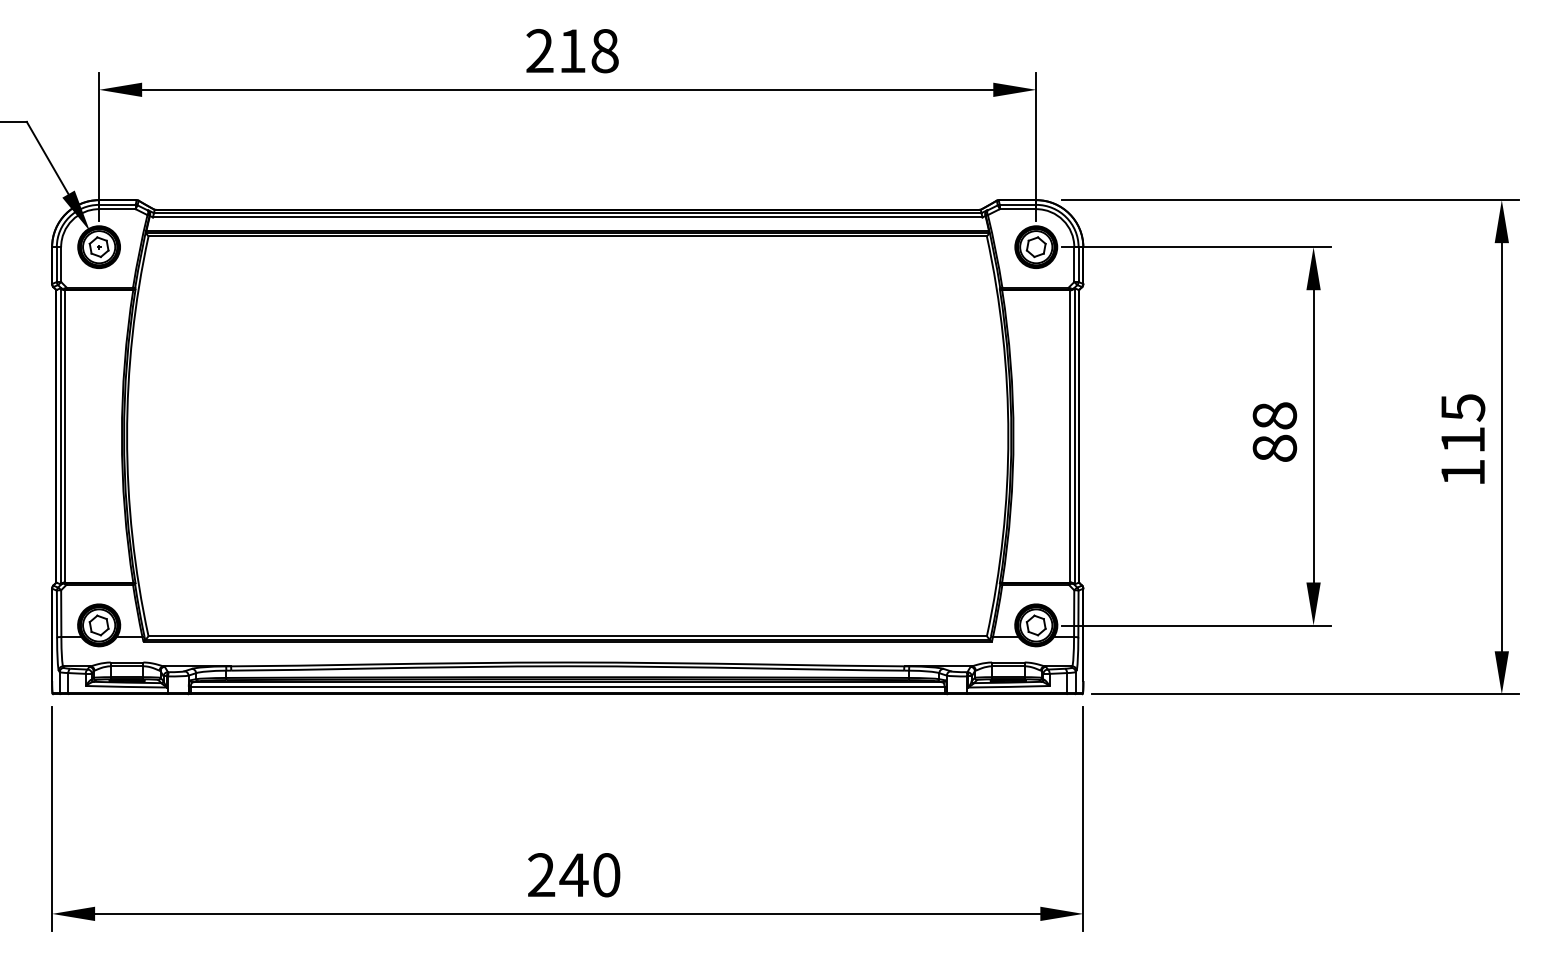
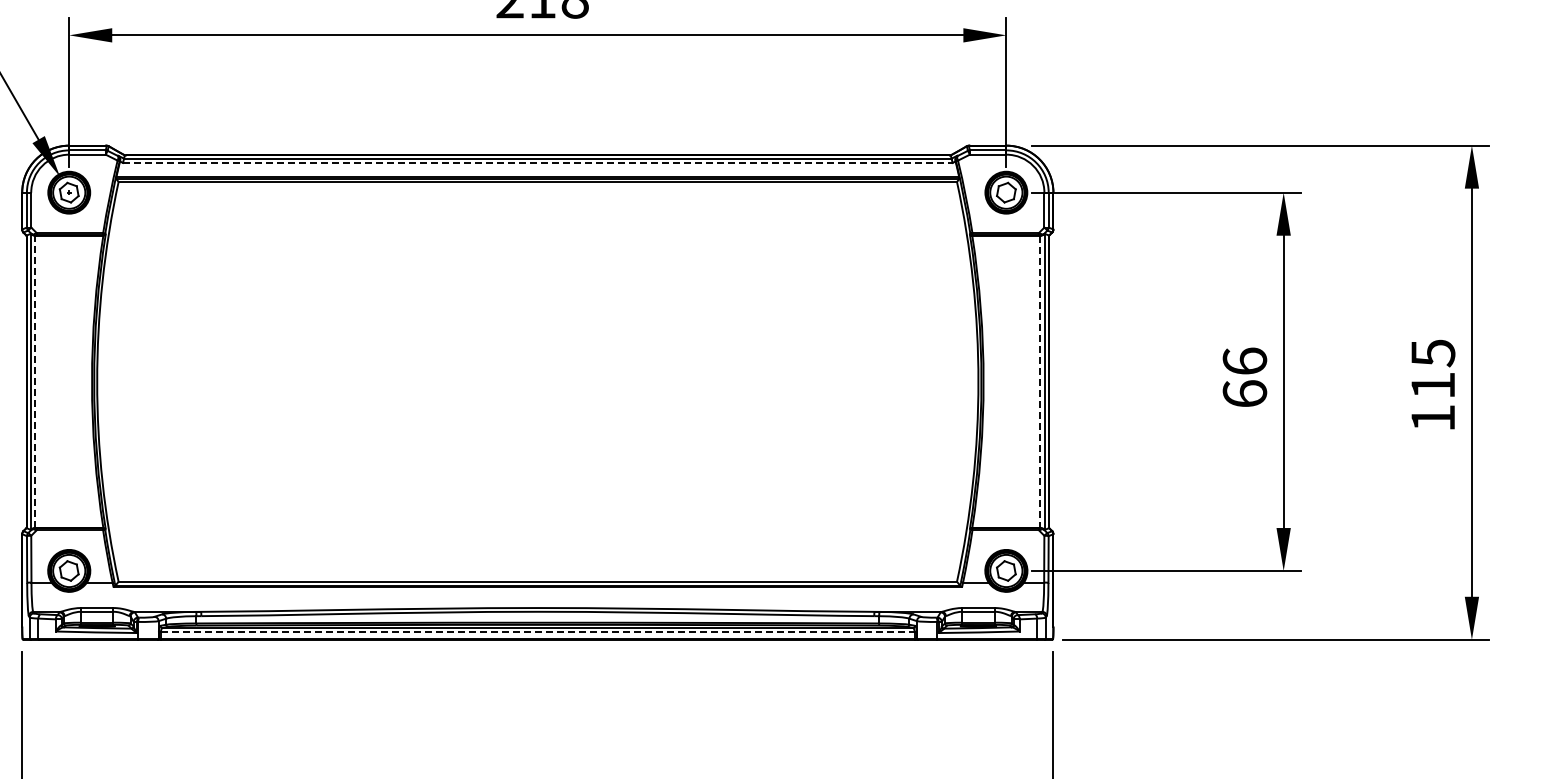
line: (567, 217) -> (537, 163), solid -> dashed
text: (1274, 431) -> (1244, 377), 88 -> 66
line: (65, 435) -> (35, 381), solid -> dashed
line: (1070, 436) -> (1040, 382), solid -> dashed
line: (567, 686) -> (537, 632), solid -> dashed

